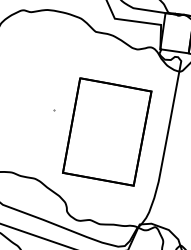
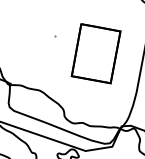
part: (107, 131) -> (96, 53), size x0.7

